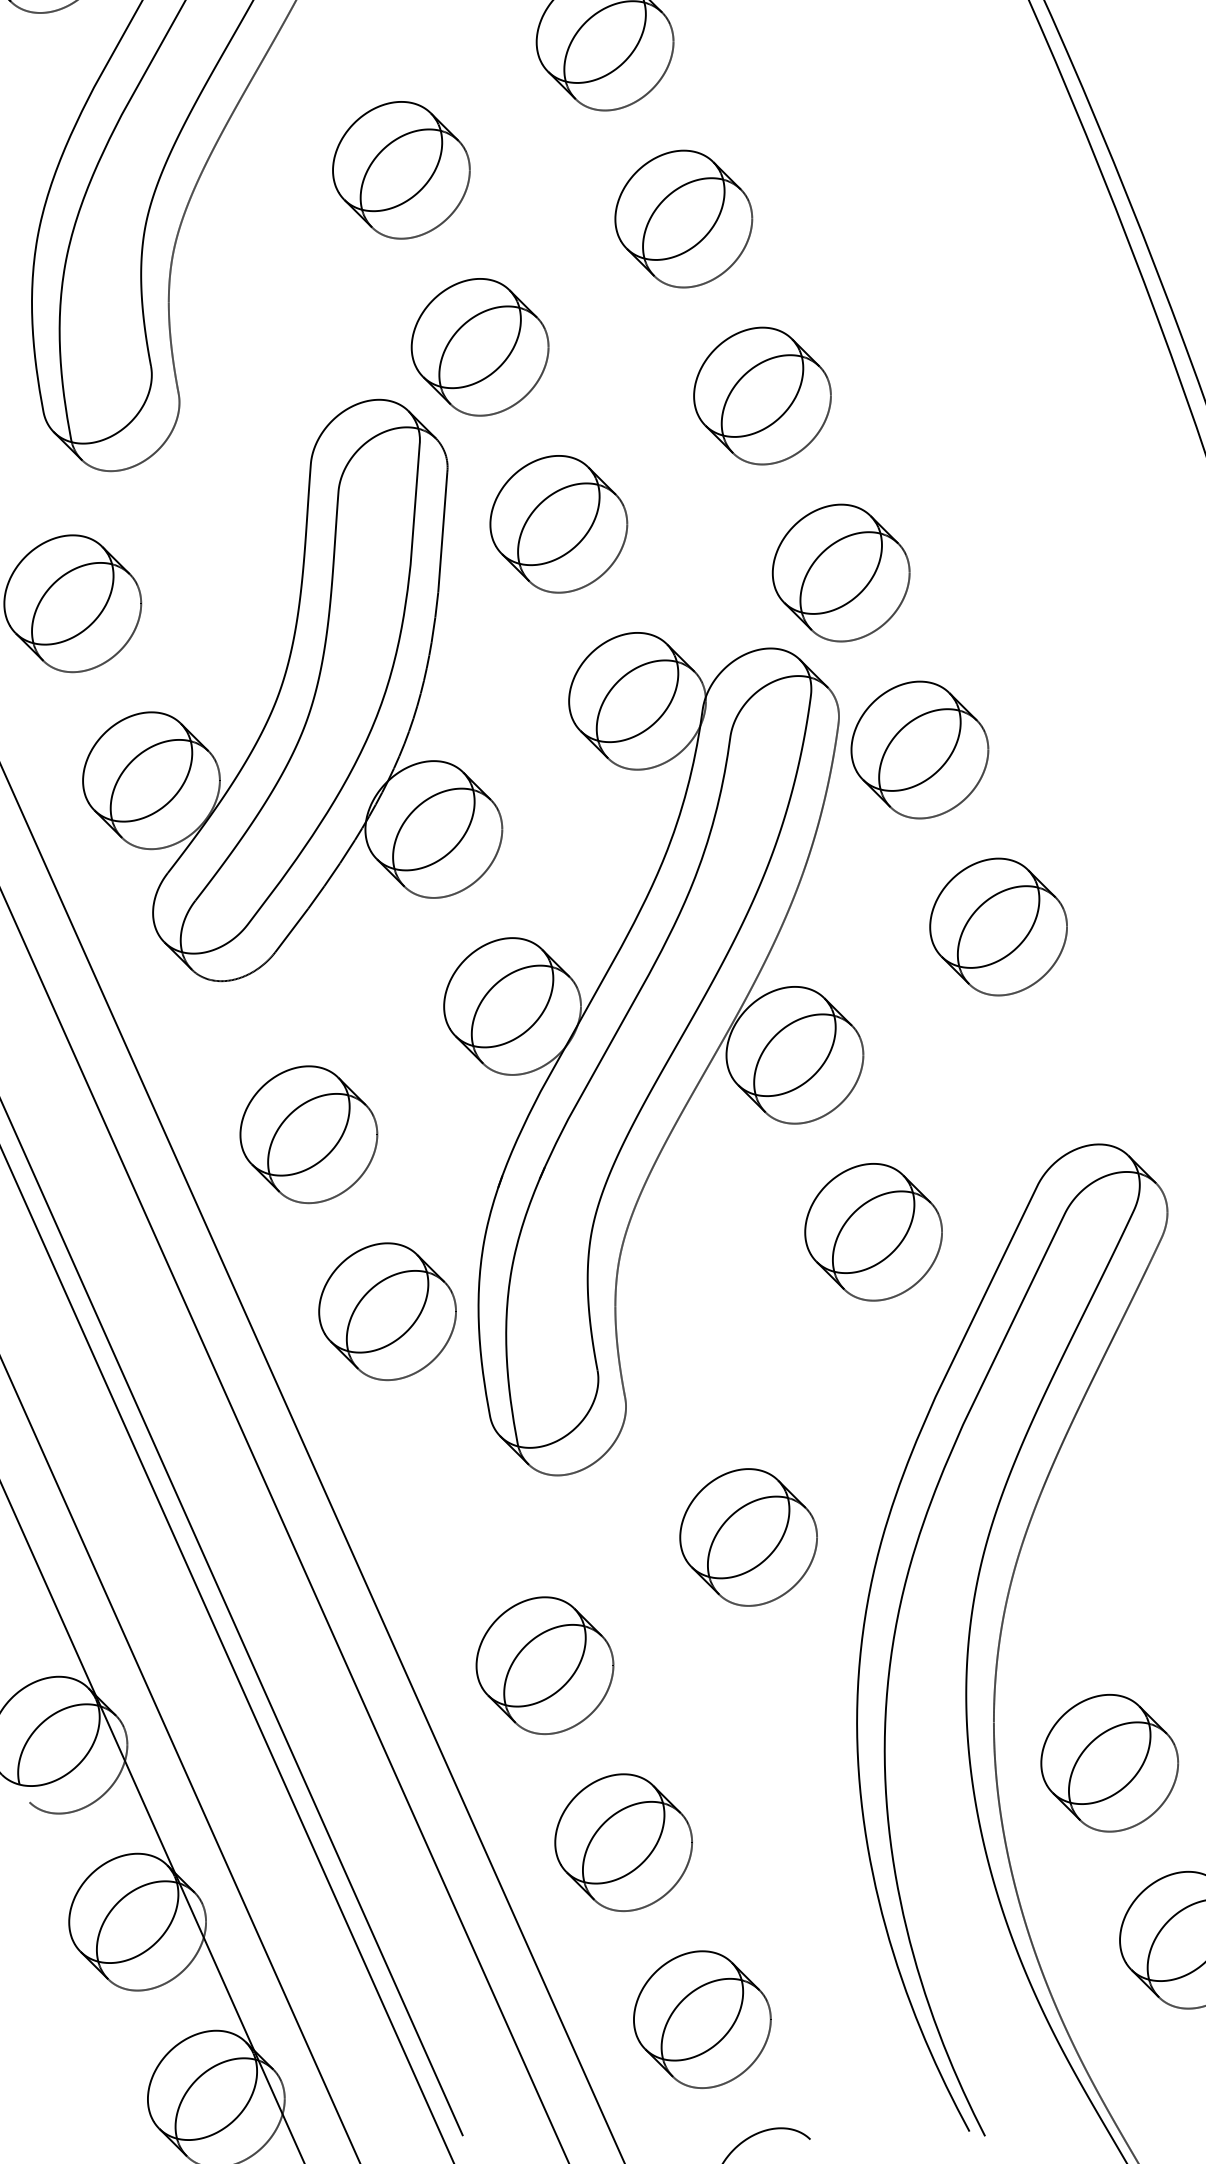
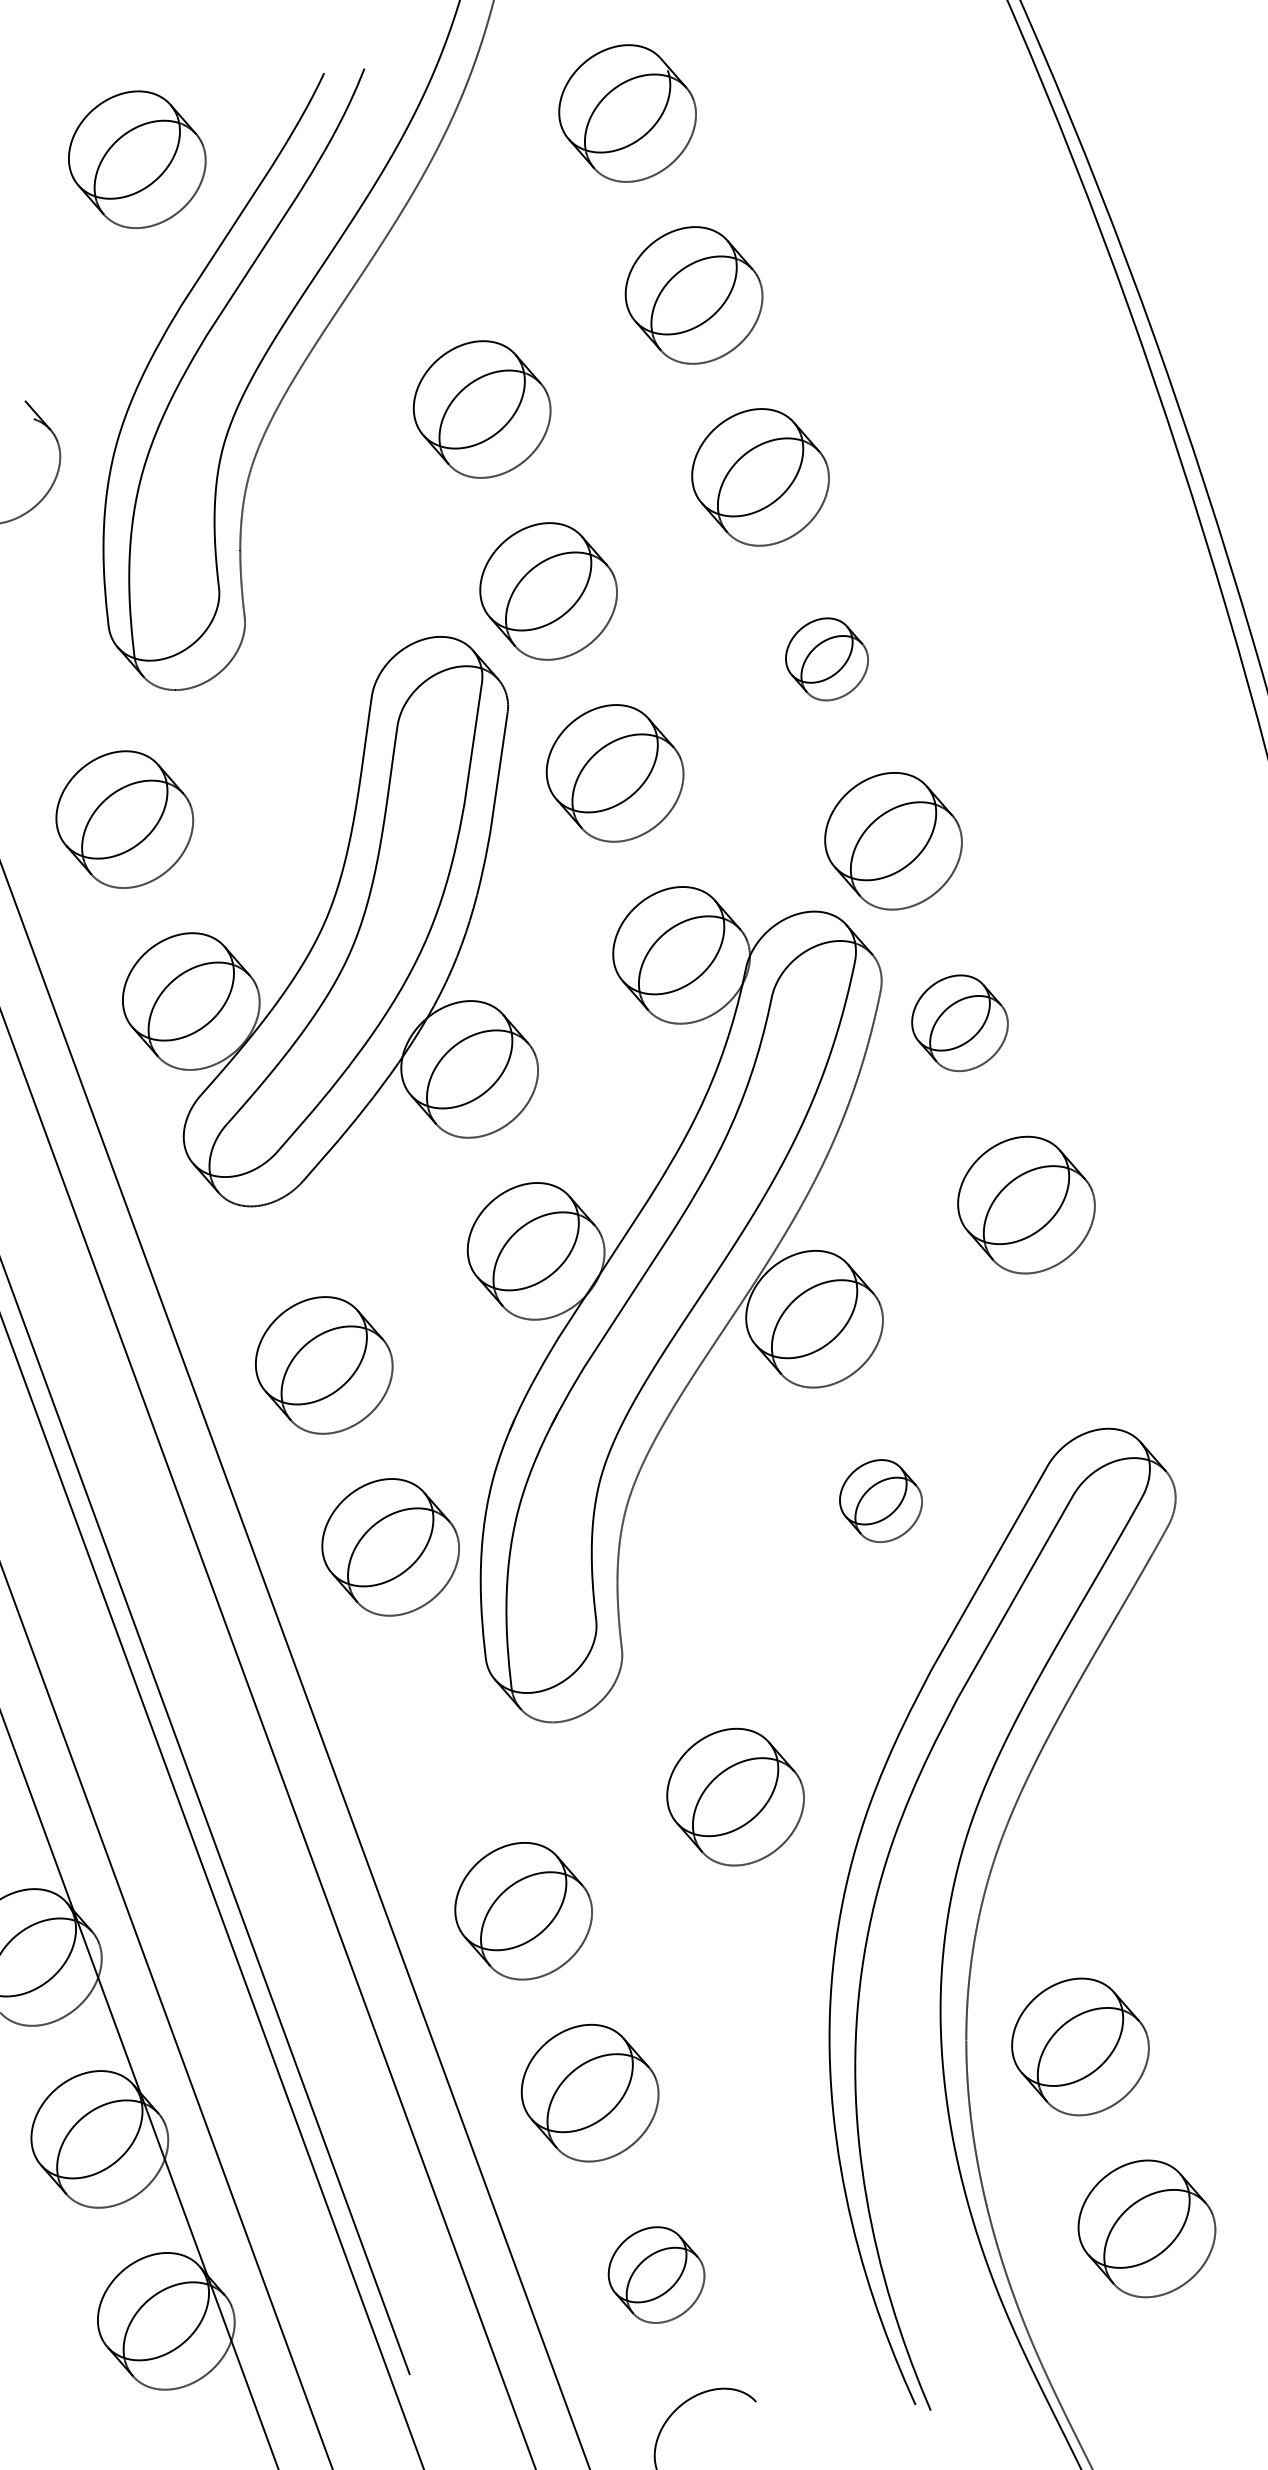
part: (761, 396) -> (826, 659), size x0.6
part: (919, 750) -> (959, 1023), size x0.7
part: (873, 1231) -> (880, 1500), size x0.6
part: (702, 2019) -> (656, 2274), size x0.7

